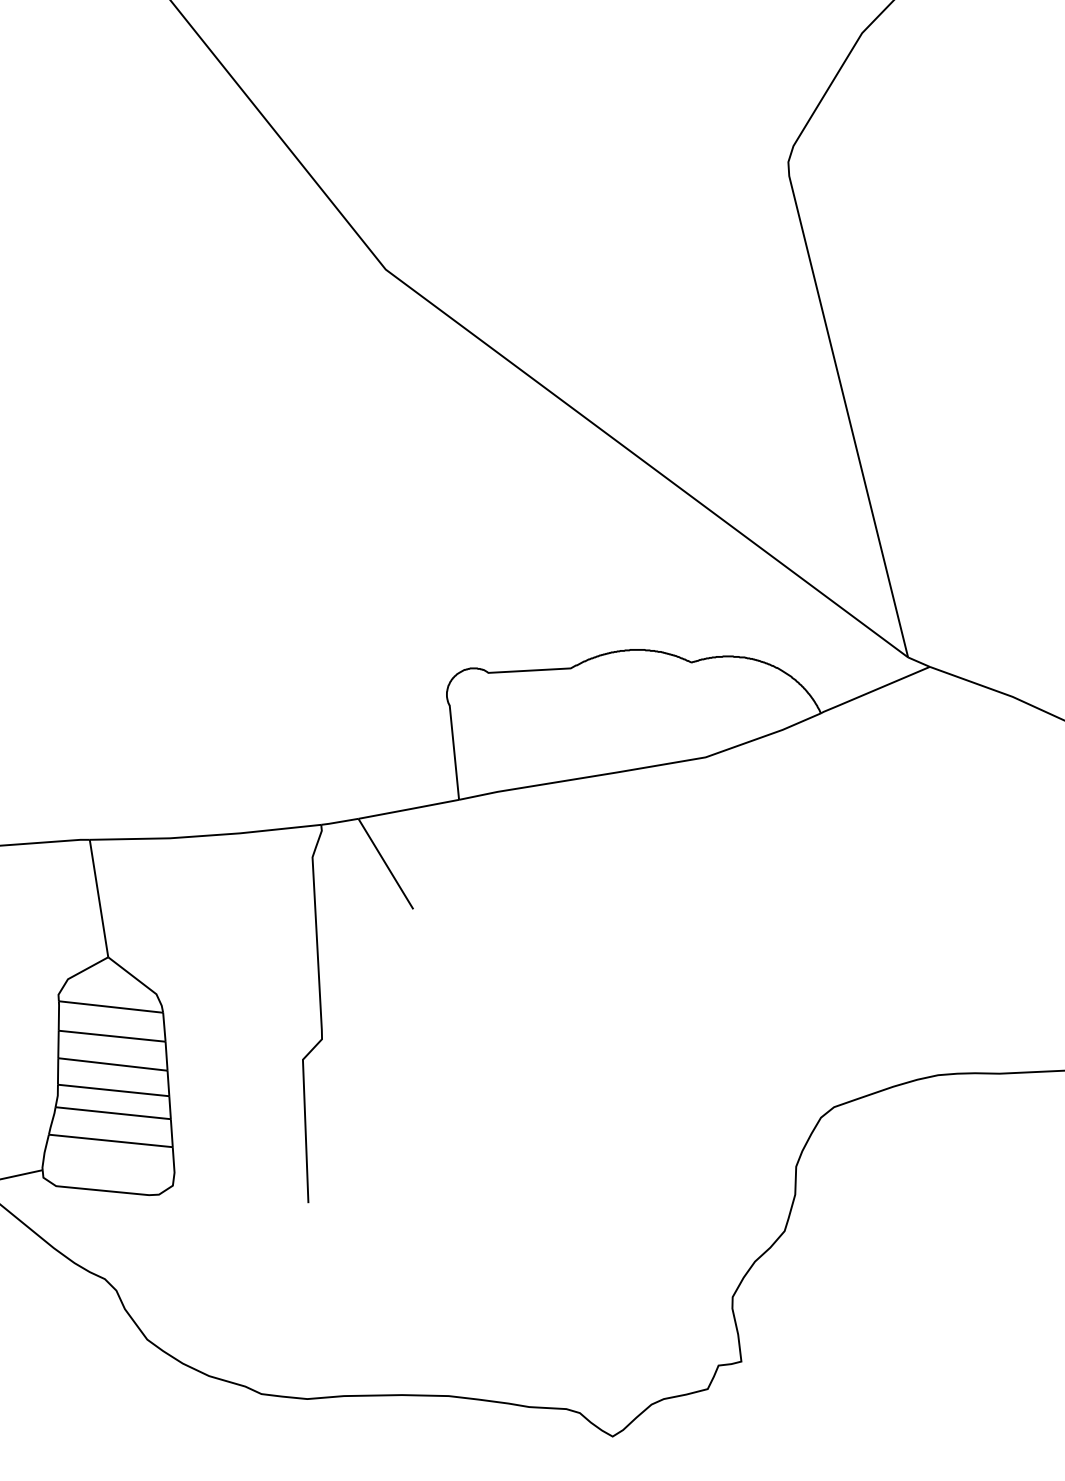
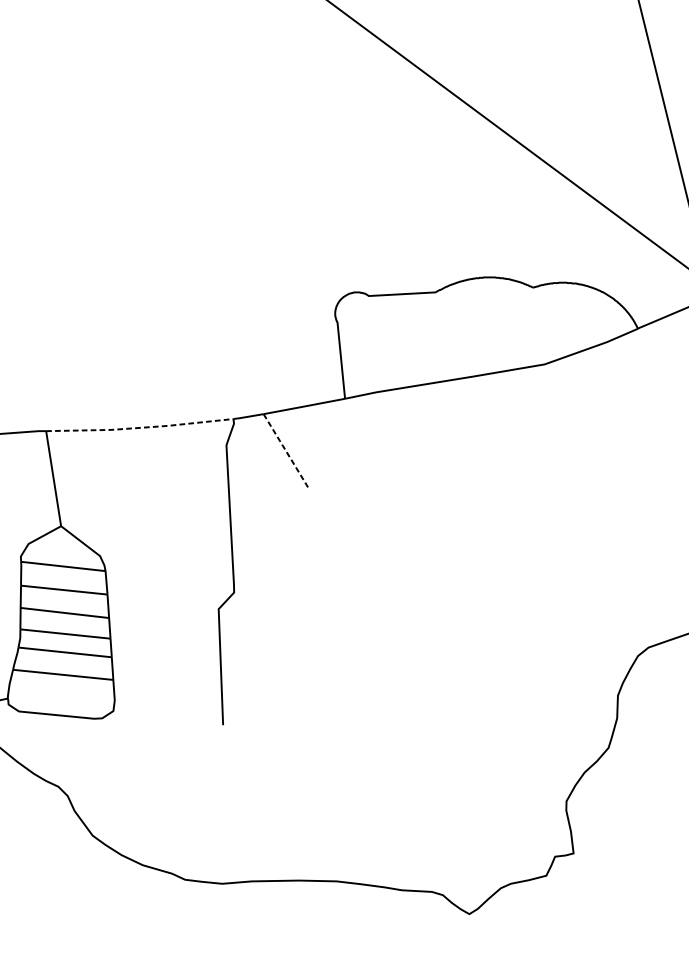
line: (205, 835) -> (139, 427), solid -> dashed
line: (385, 864) -> (285, 451), solid -> dashed

